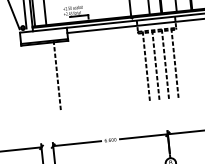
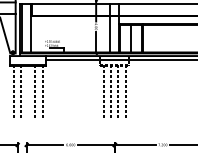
line: (66, 74) -> (42, 91), added
line: (39, 77) -> (21, 91), added
line: (28, 78) -> (13, 91), added

